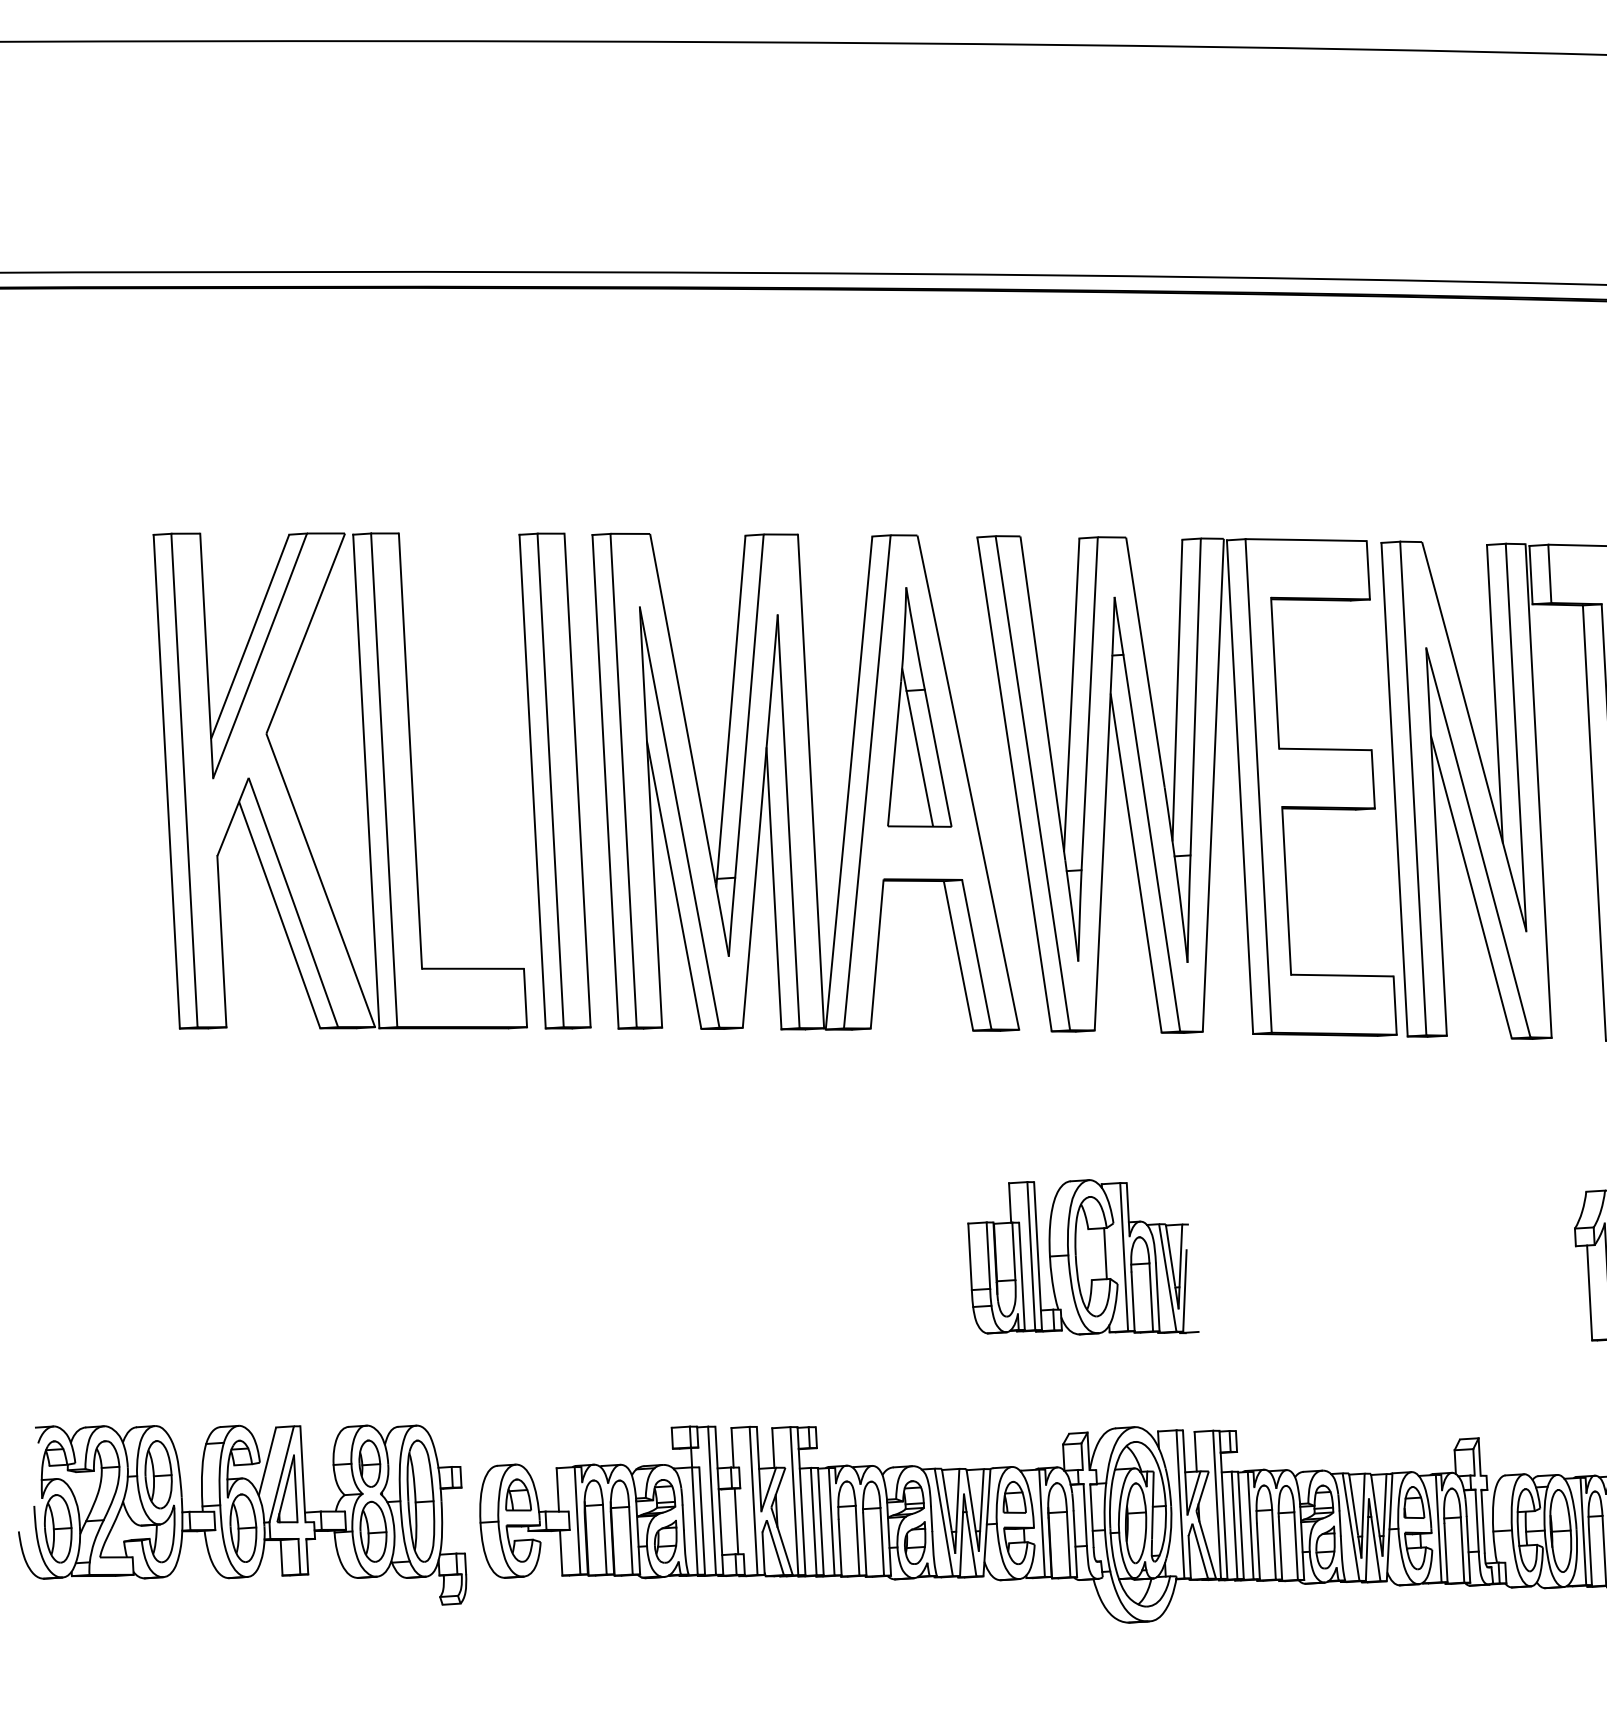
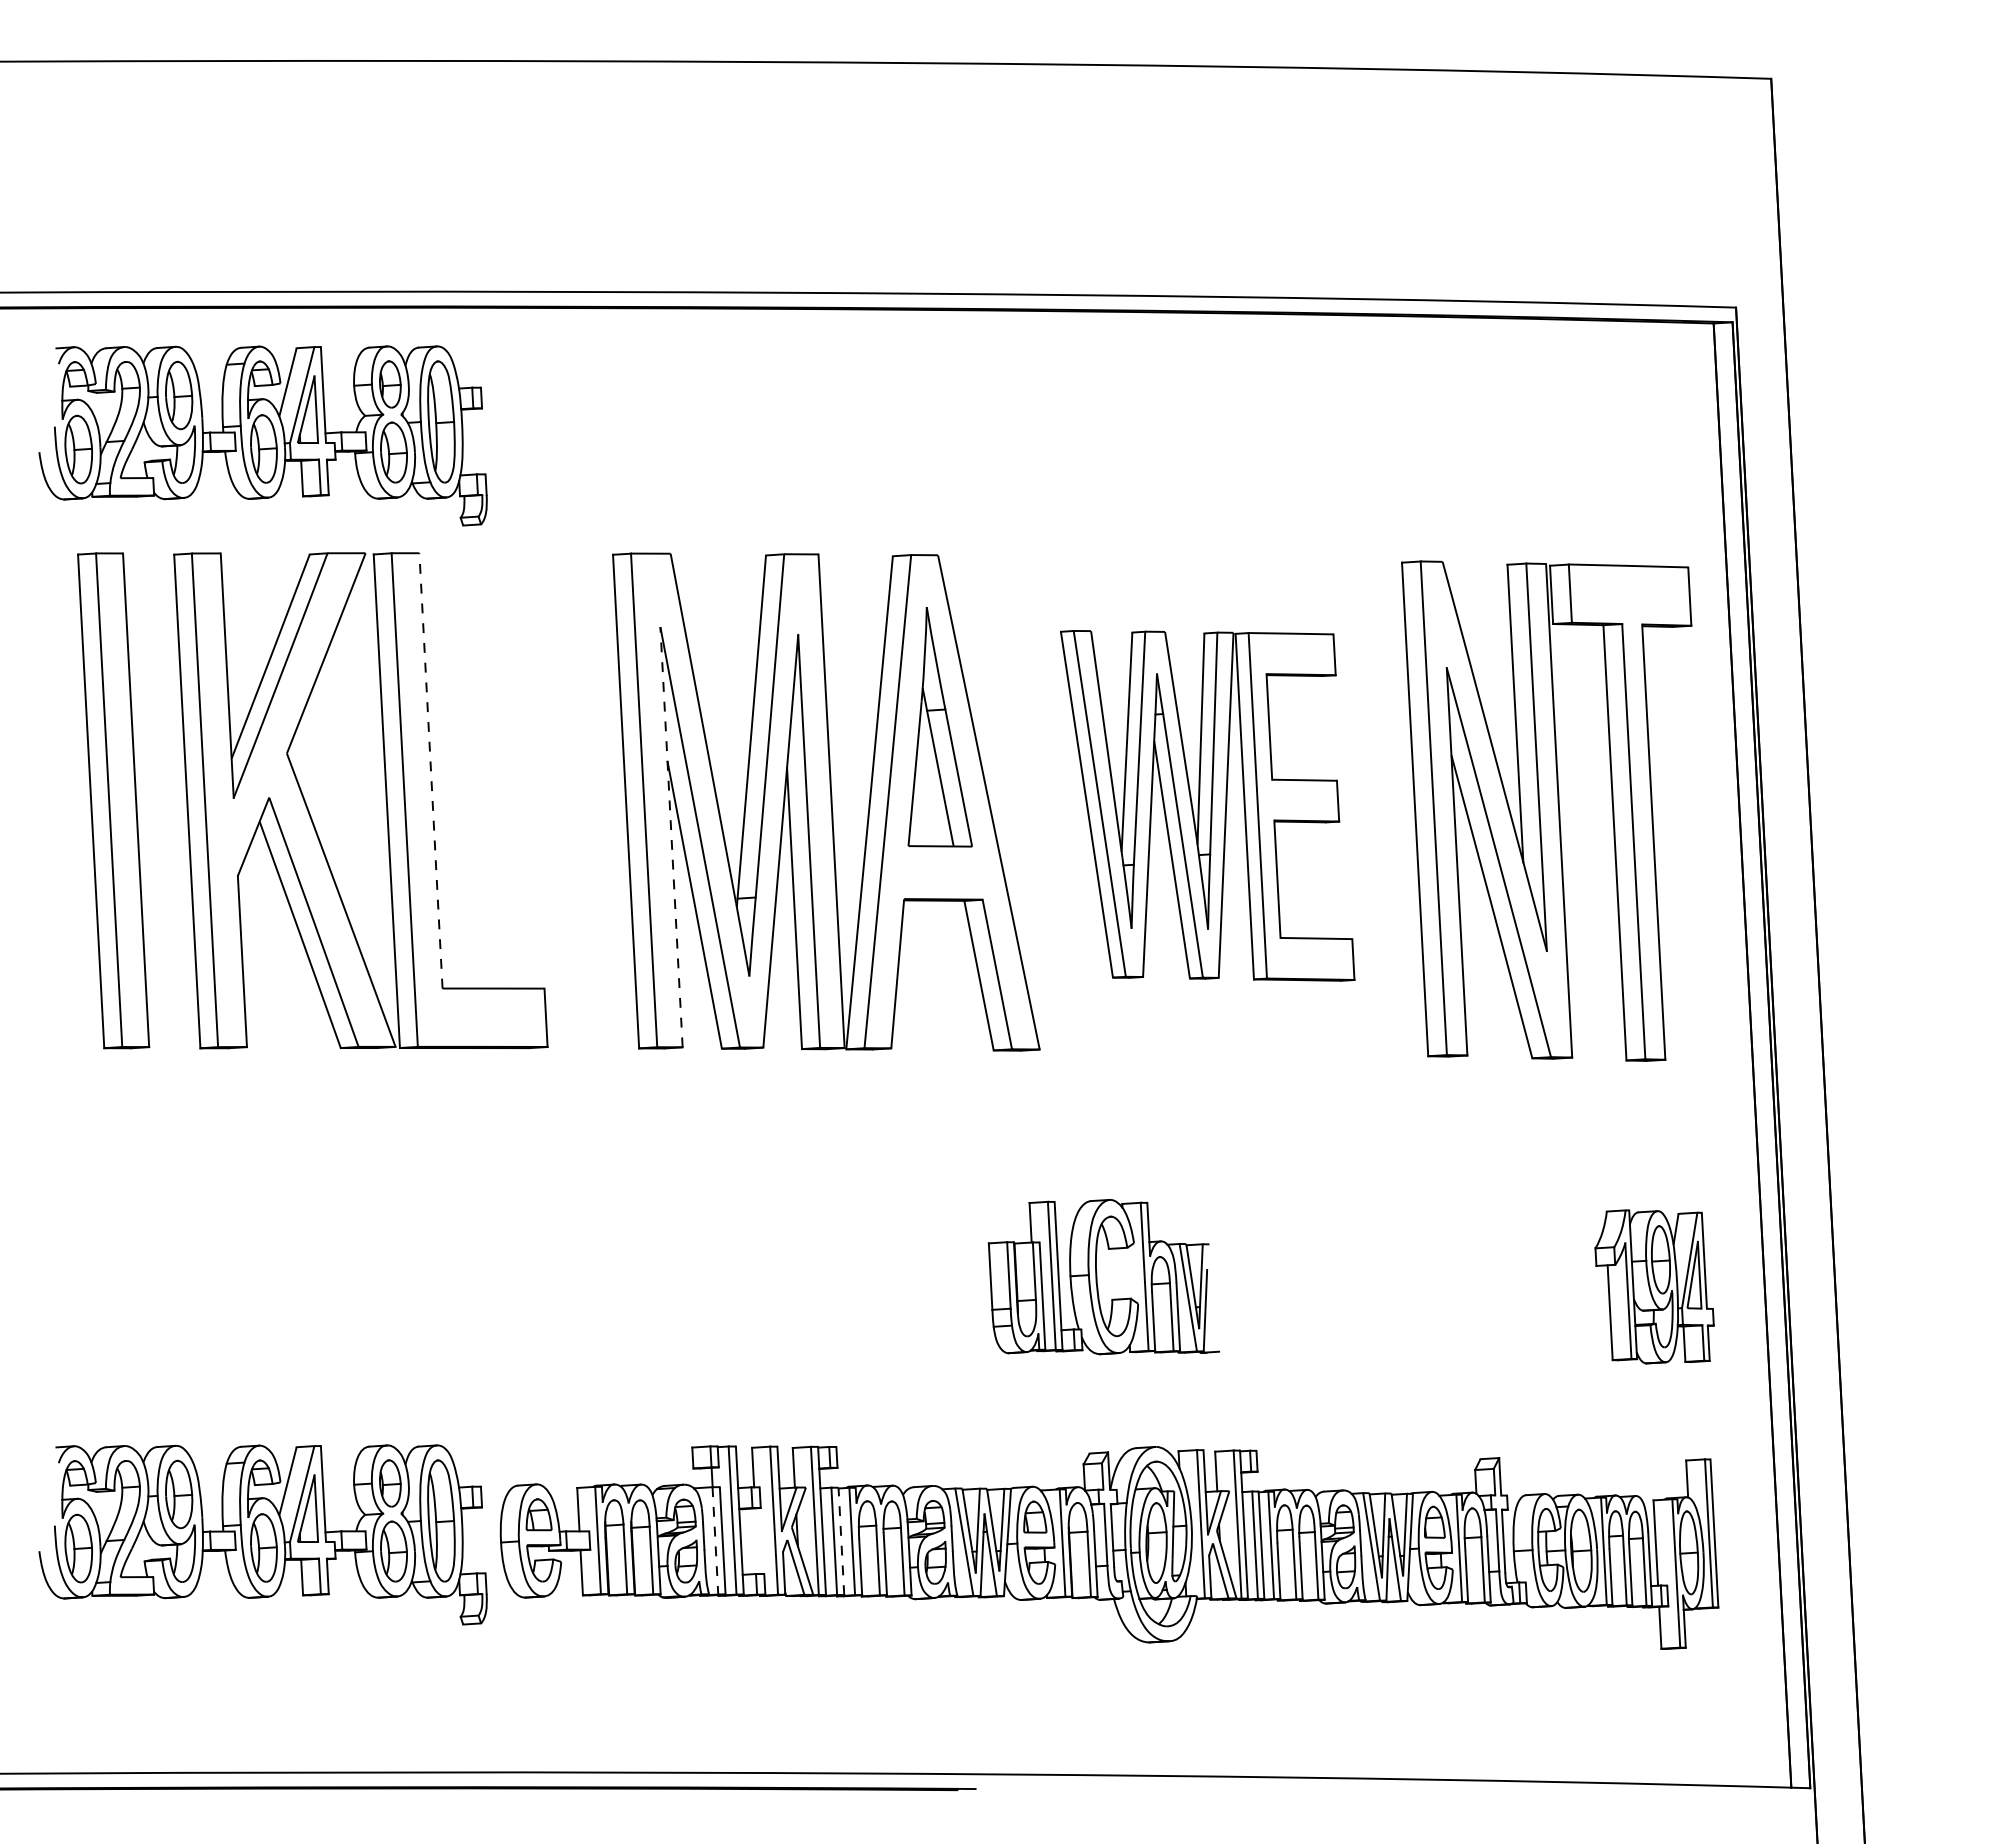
part: (241, 415) -> (262, 435), added
line: (410, 750) -> (431, 770), solid -> dashed
part: (554, 780) -> (113, 800), moved
part: (1186, 785) -> (1207, 805), size x0.7
line: (650, 816) -> (671, 836), solid -> dashed
line: (1104, 1252) -> (1125, 1272), removed
line: (694, 1520) -> (715, 1540), solid -> dashed
line: (735, 1521) -> (756, 1541), removed
line: (820, 1521) -> (841, 1541), solid -> dashed

